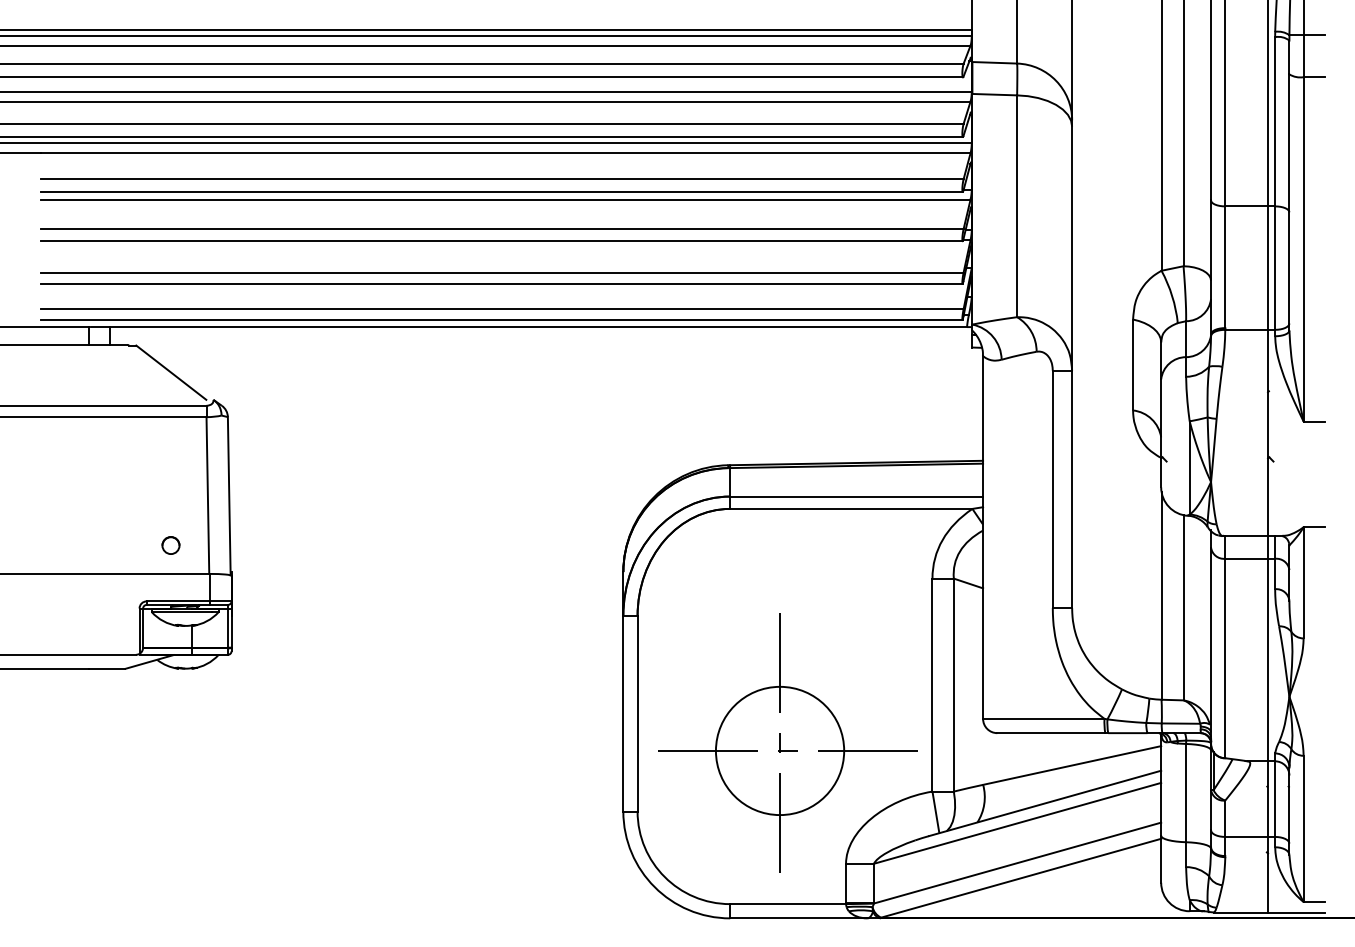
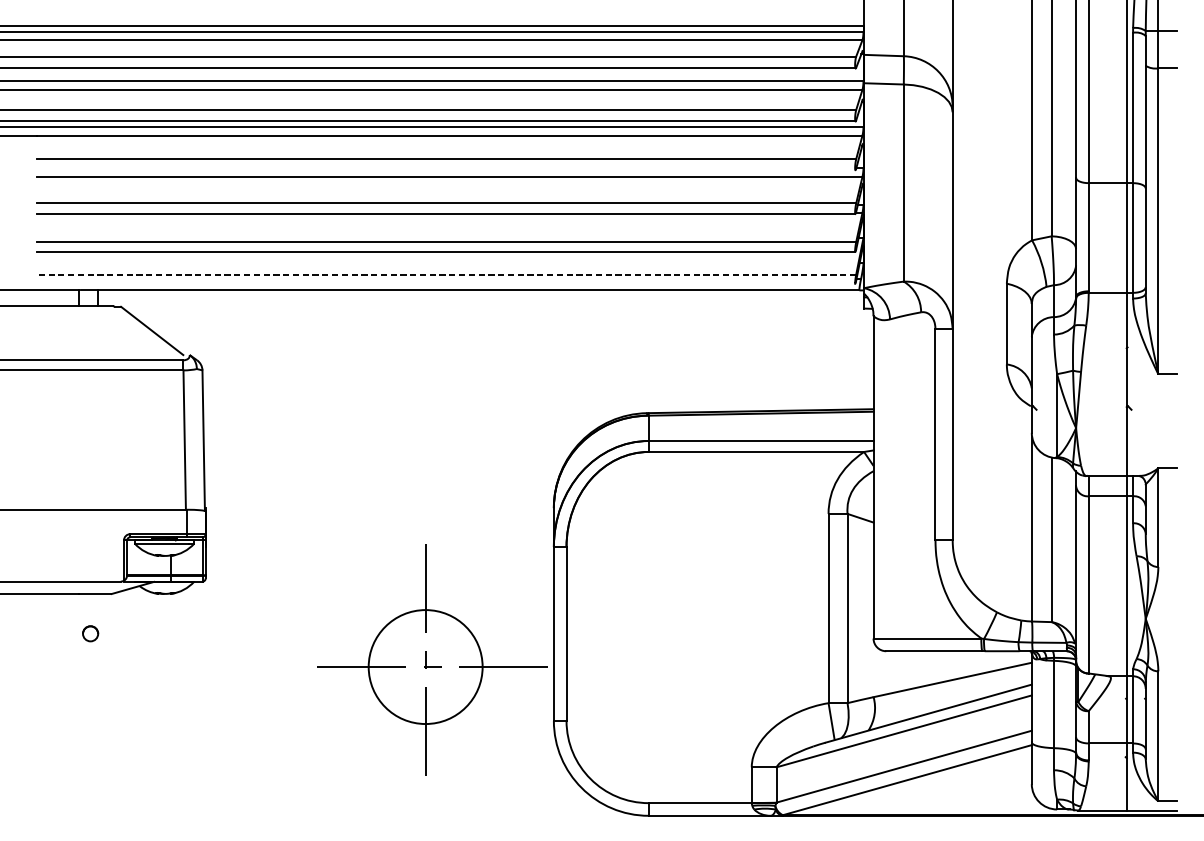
line: (501, 191) -> (445, 169), removed
line: (501, 309) -> (445, 274), solid -> dashed
line: (501, 319) -> (445, 283), removed
circle: (170, 545) -> (90, 633), moved
part: (787, 742) -> (432, 659), moved

